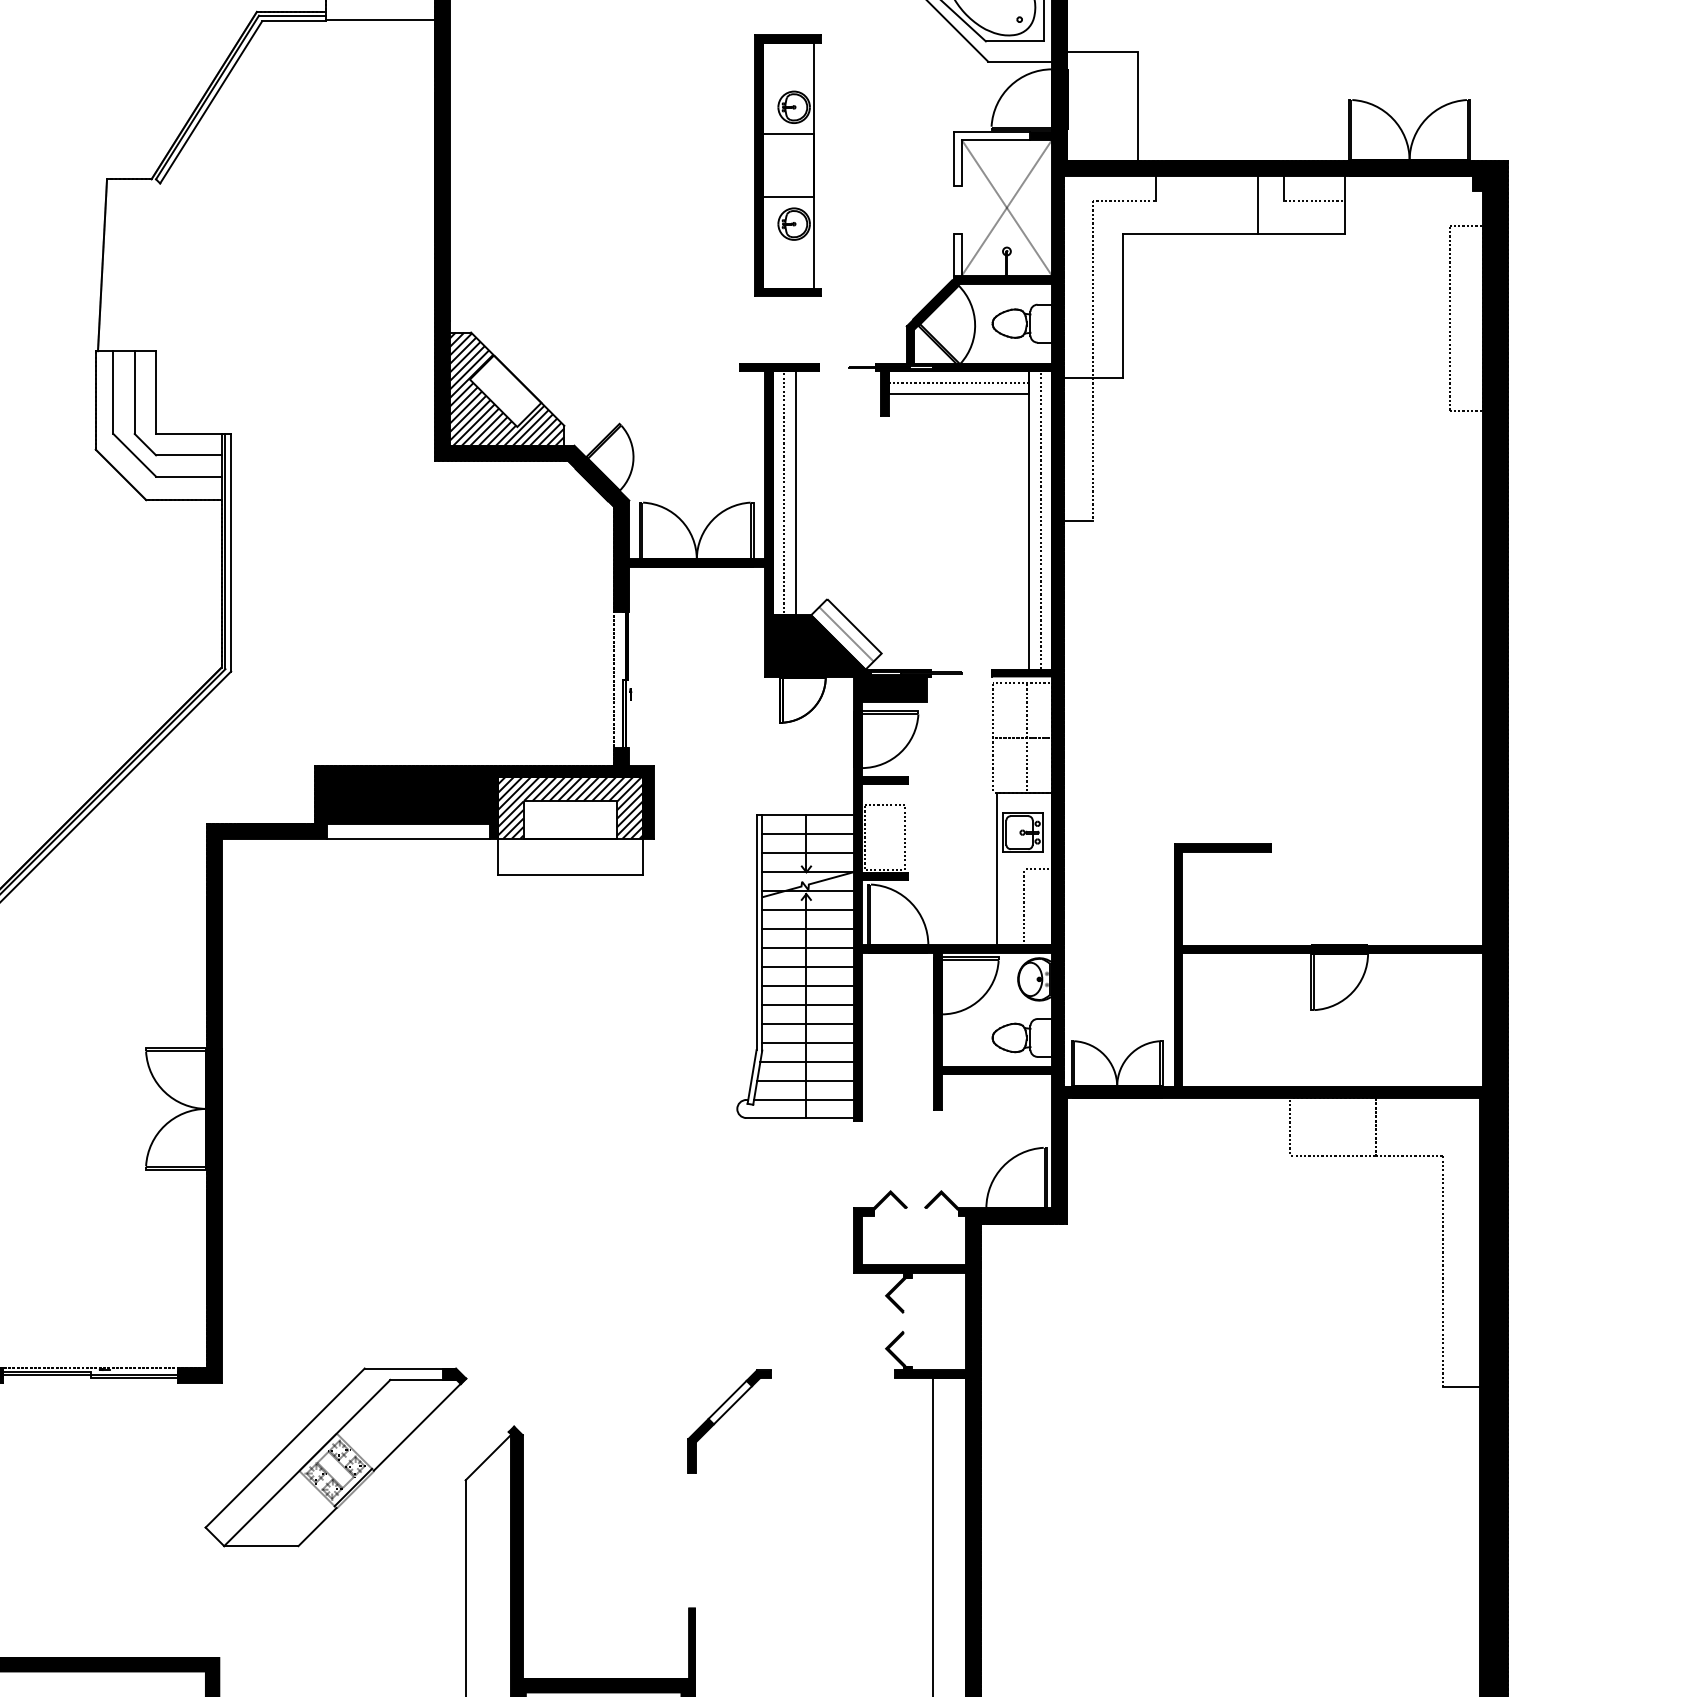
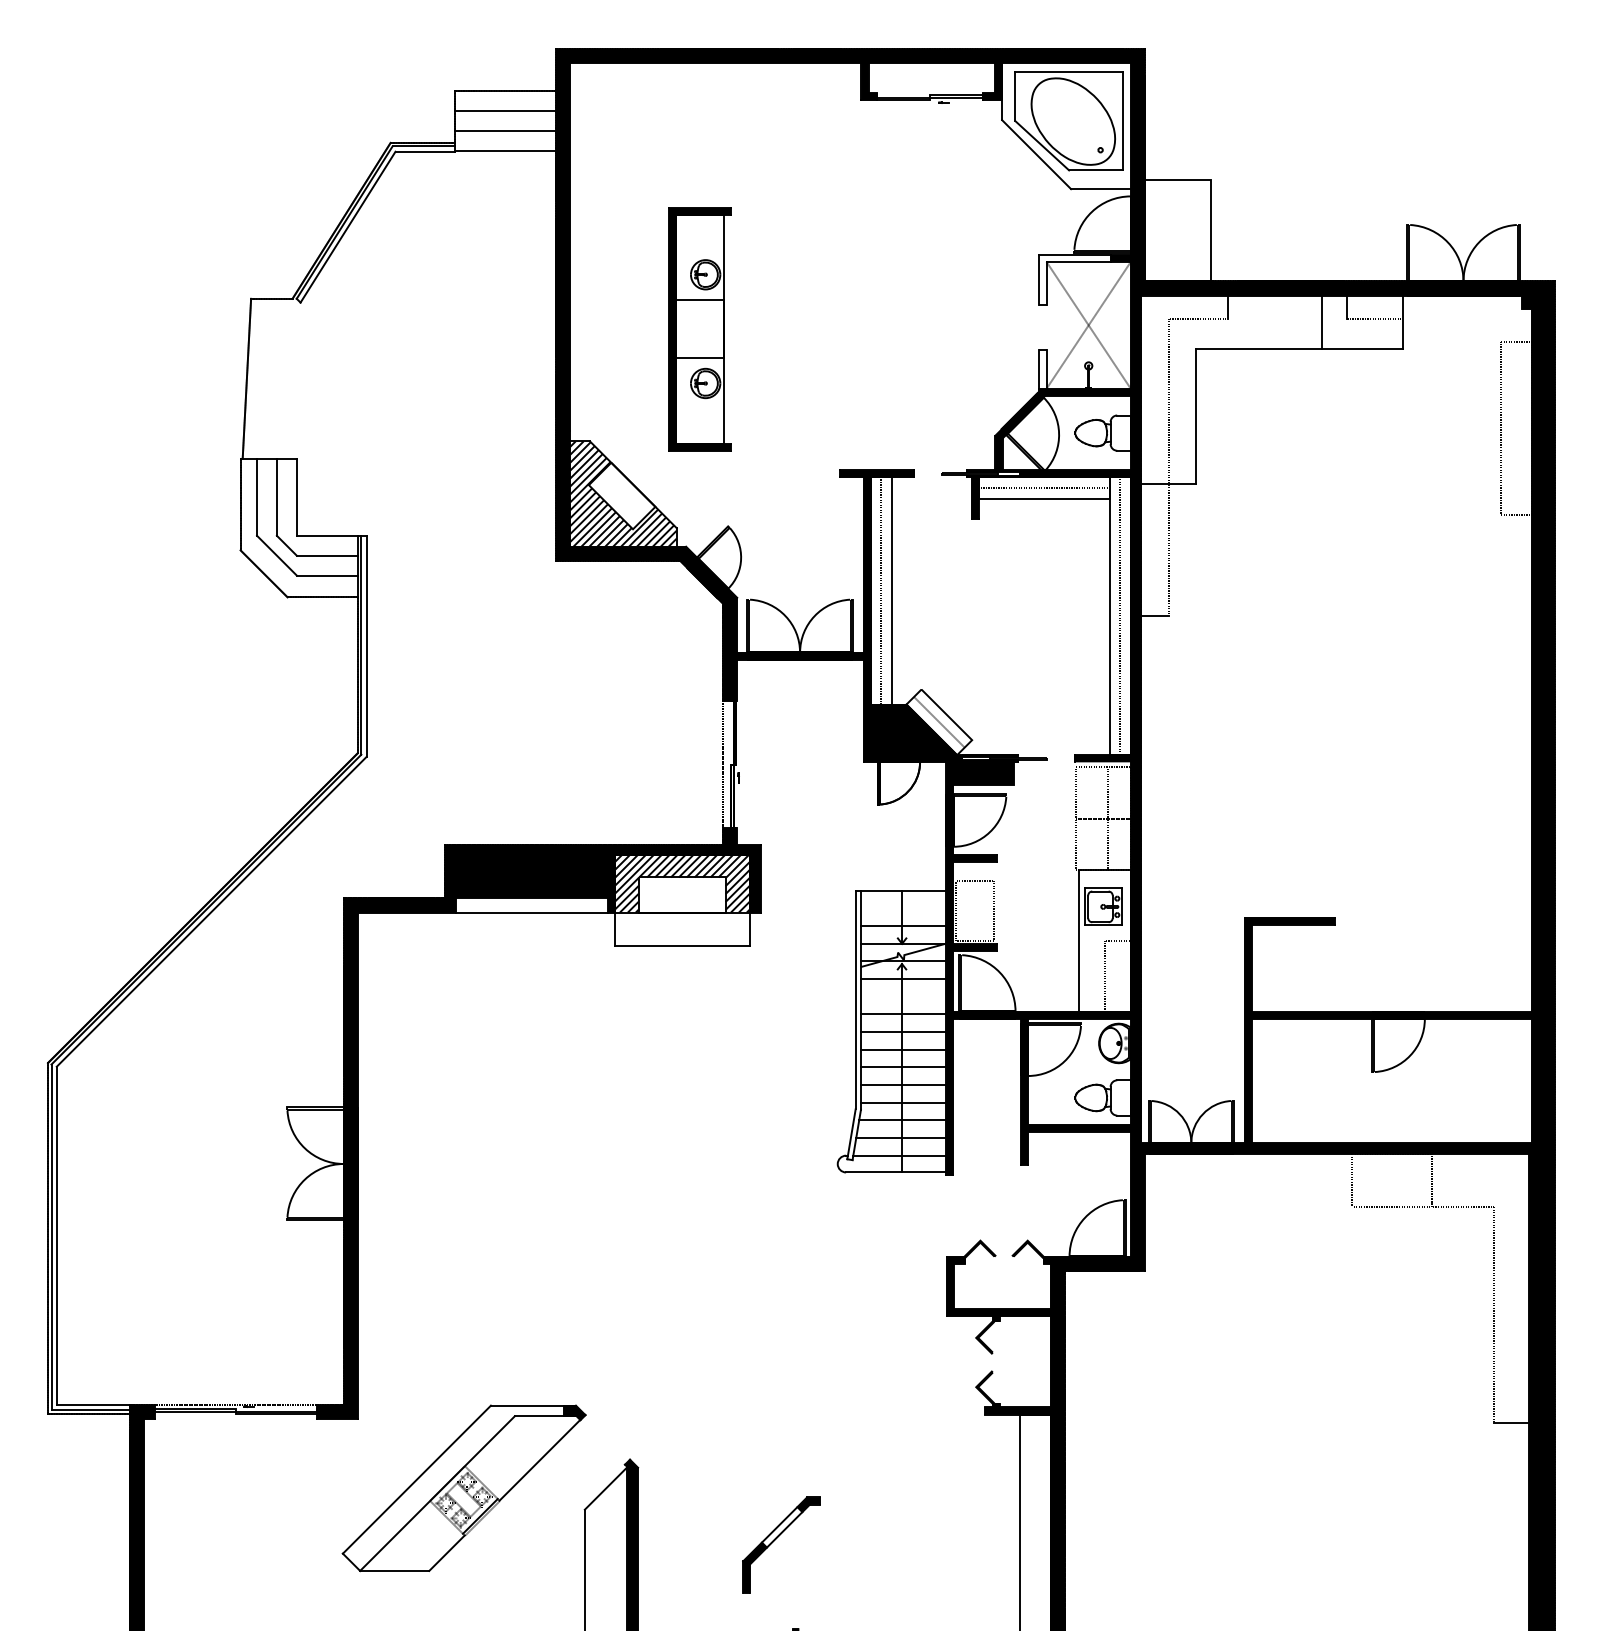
part: (787, 166) -> (699, 329), moved
line: (807, 834) -> (903, 908), removed
line: (807, 928) -> (903, 996), removed
part: (724, 1415) -> (776, 1539), moved

